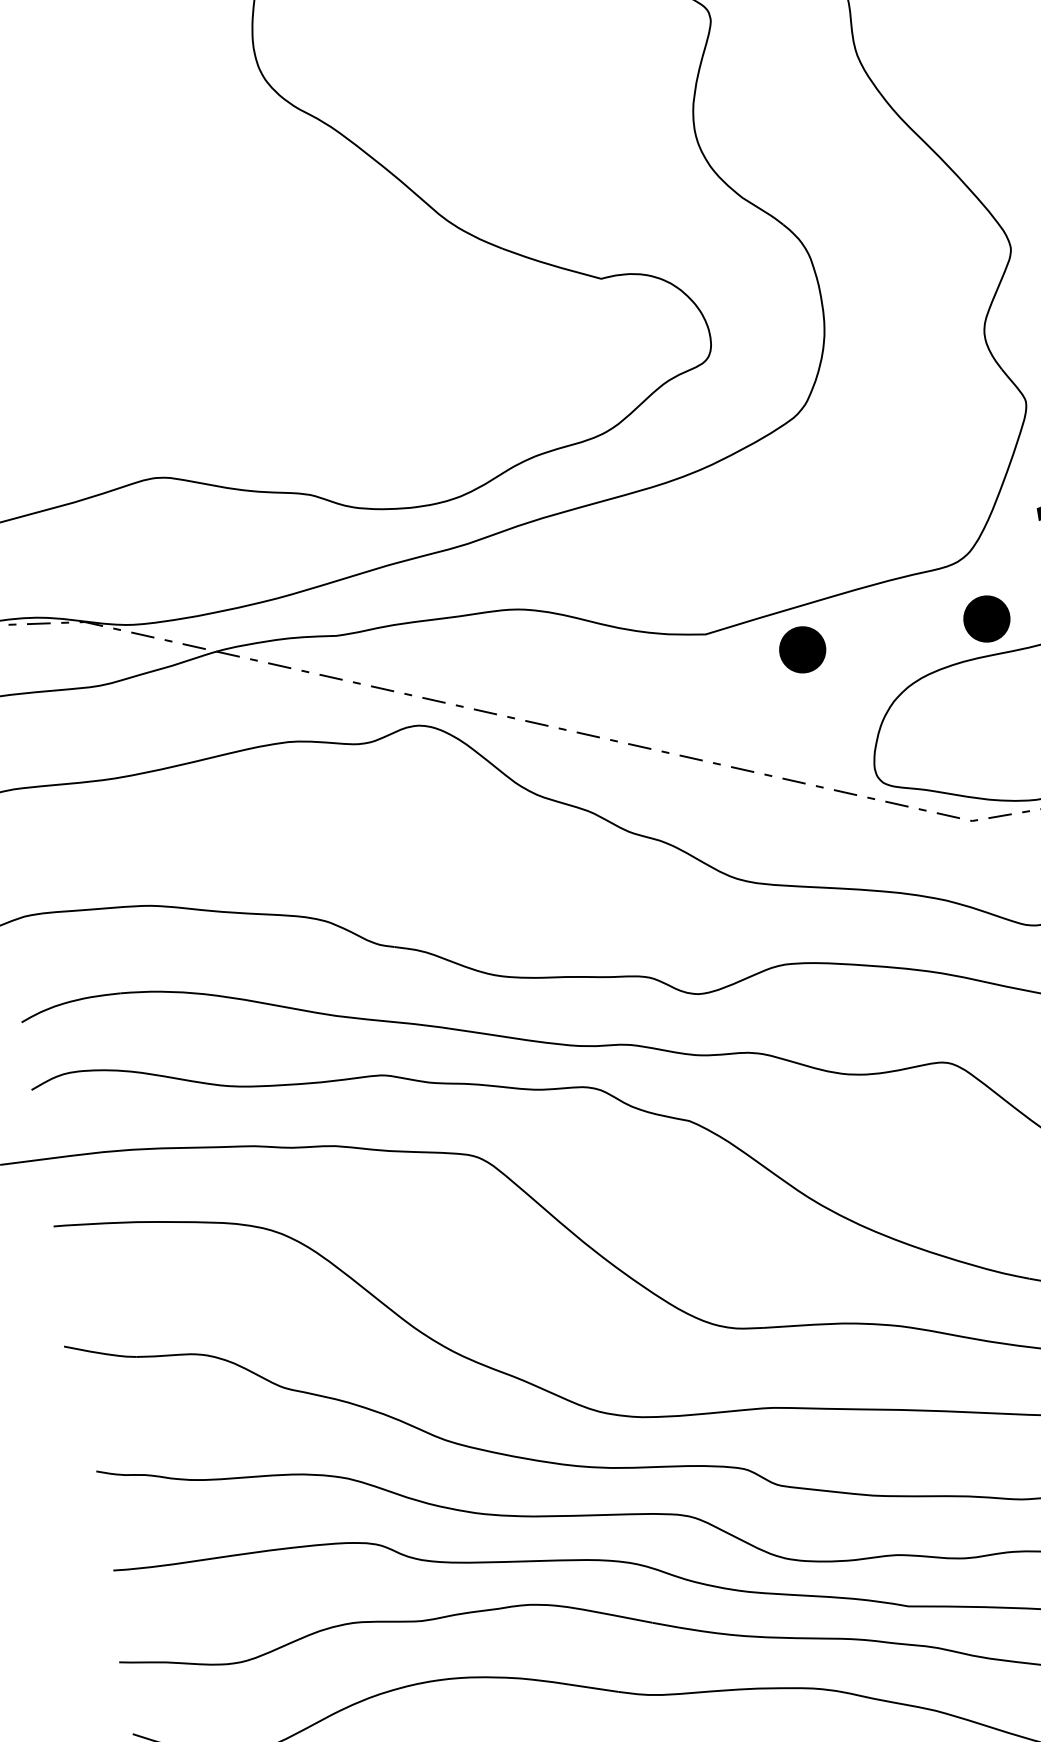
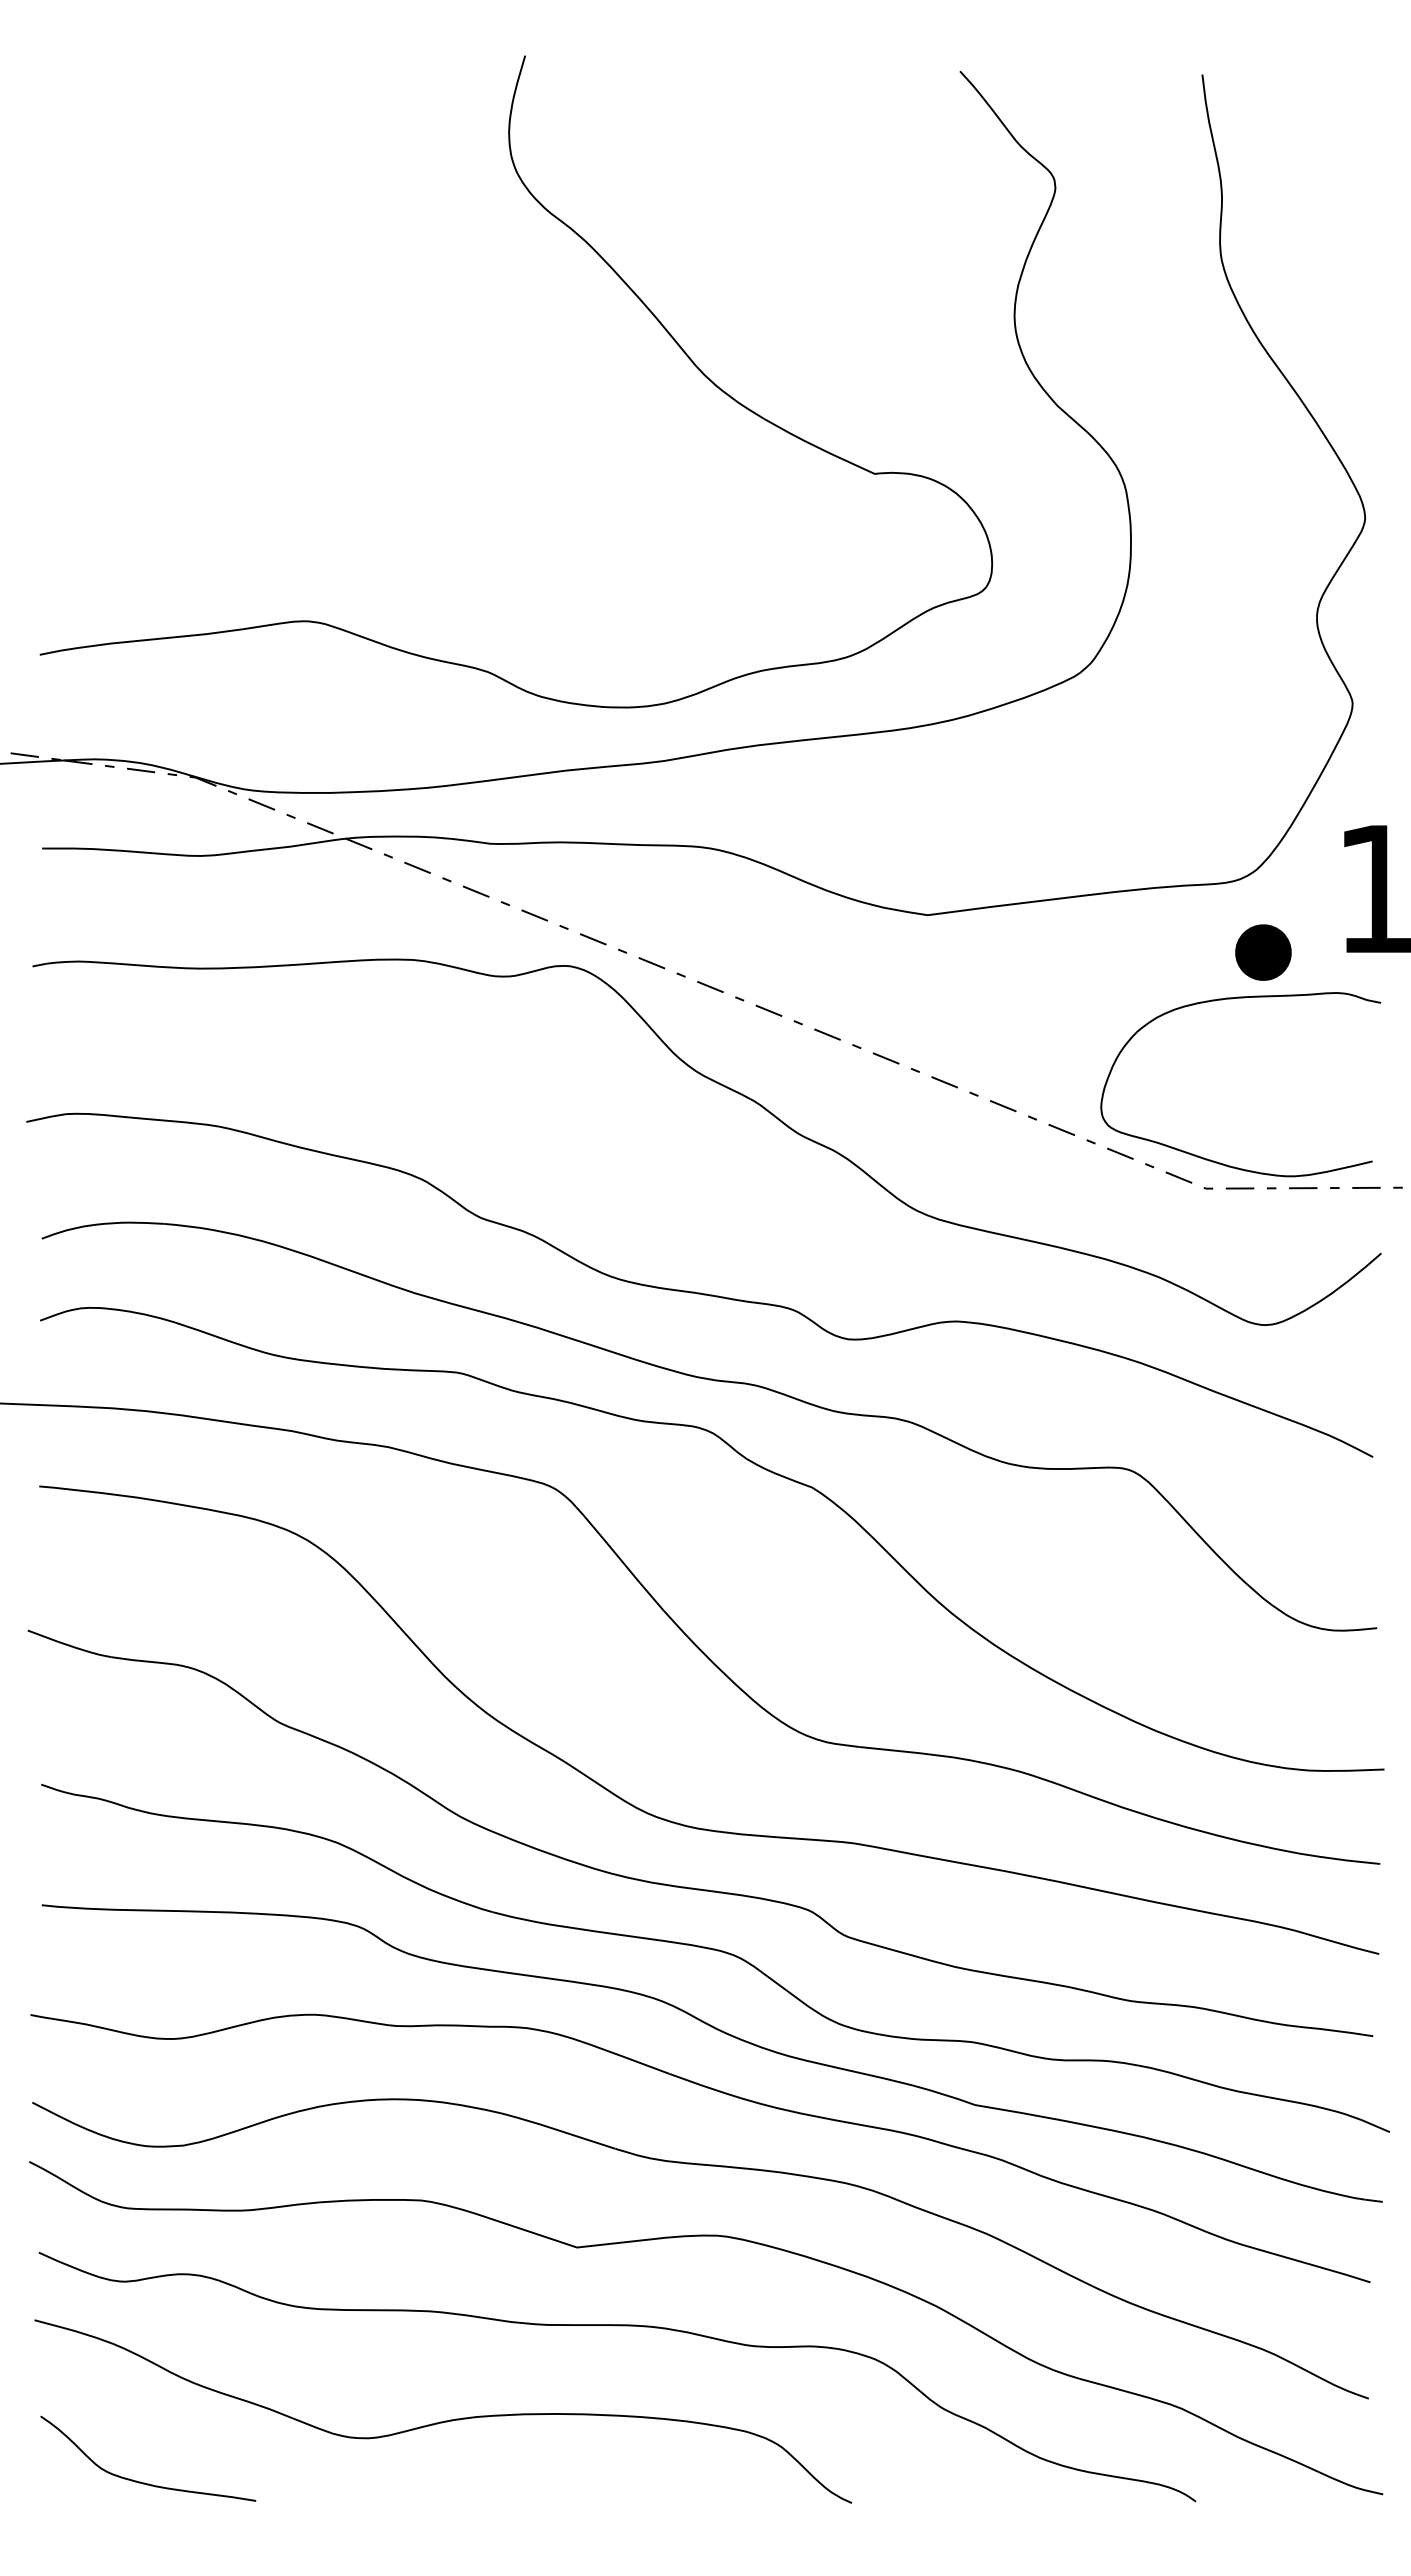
part: (802, 649) -> (1039, 952), removed

